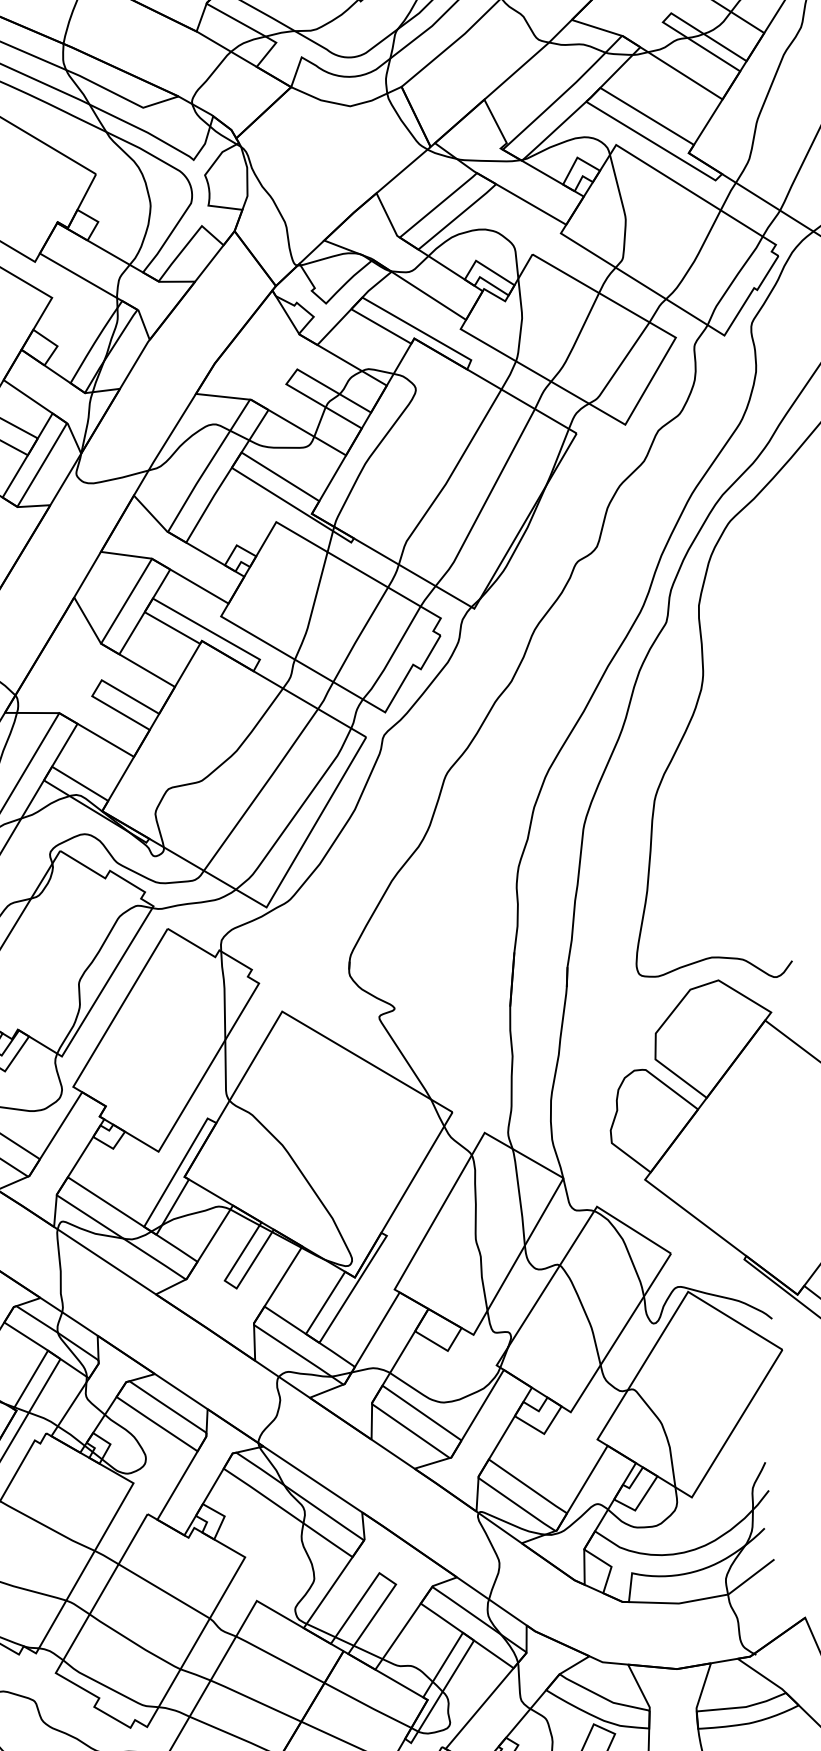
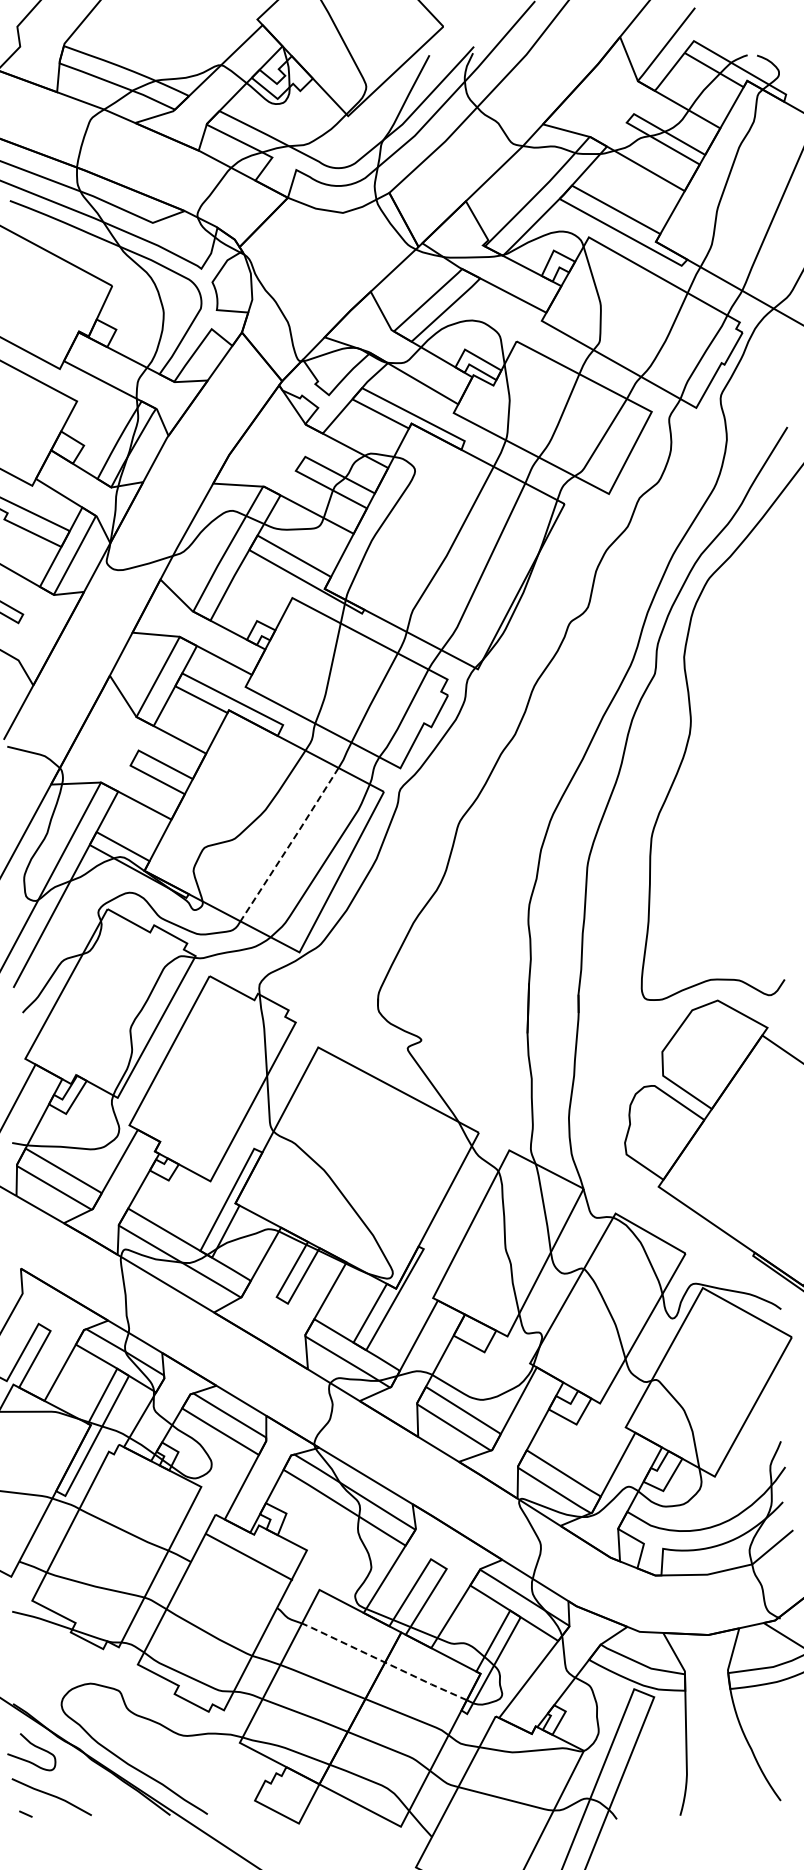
line: (262, 789) -> (290, 844), solid -> dashed
line: (164, 1591) -> (249, 1557), moved
line: (322, 1681) -> (383, 1661), solid -> dashed

